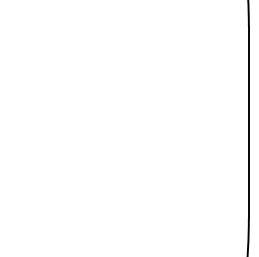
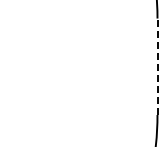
line: (248, 121) -> (157, 66), solid -> dashed

